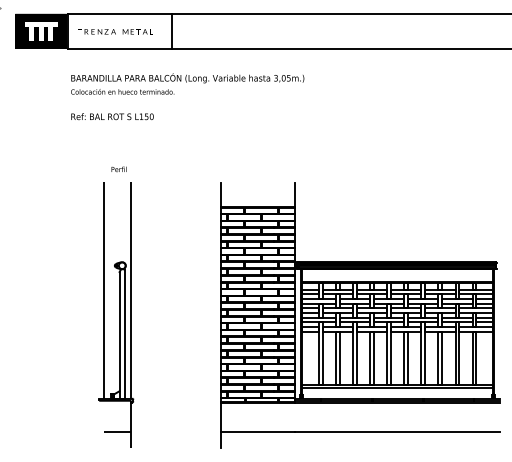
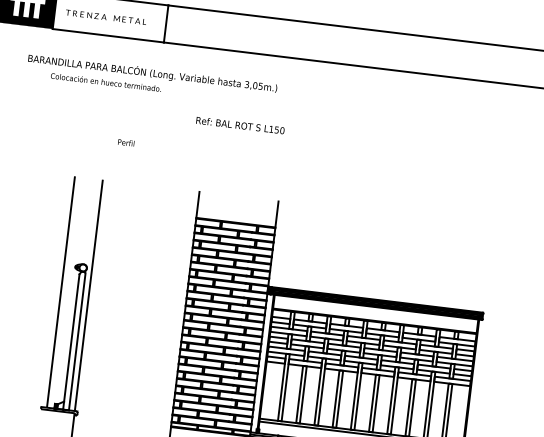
text: (187, 78) -> (152, 73), moved
text: (112, 116) -> (240, 125), moved
text: (118, 169) -> (125, 142), moved

